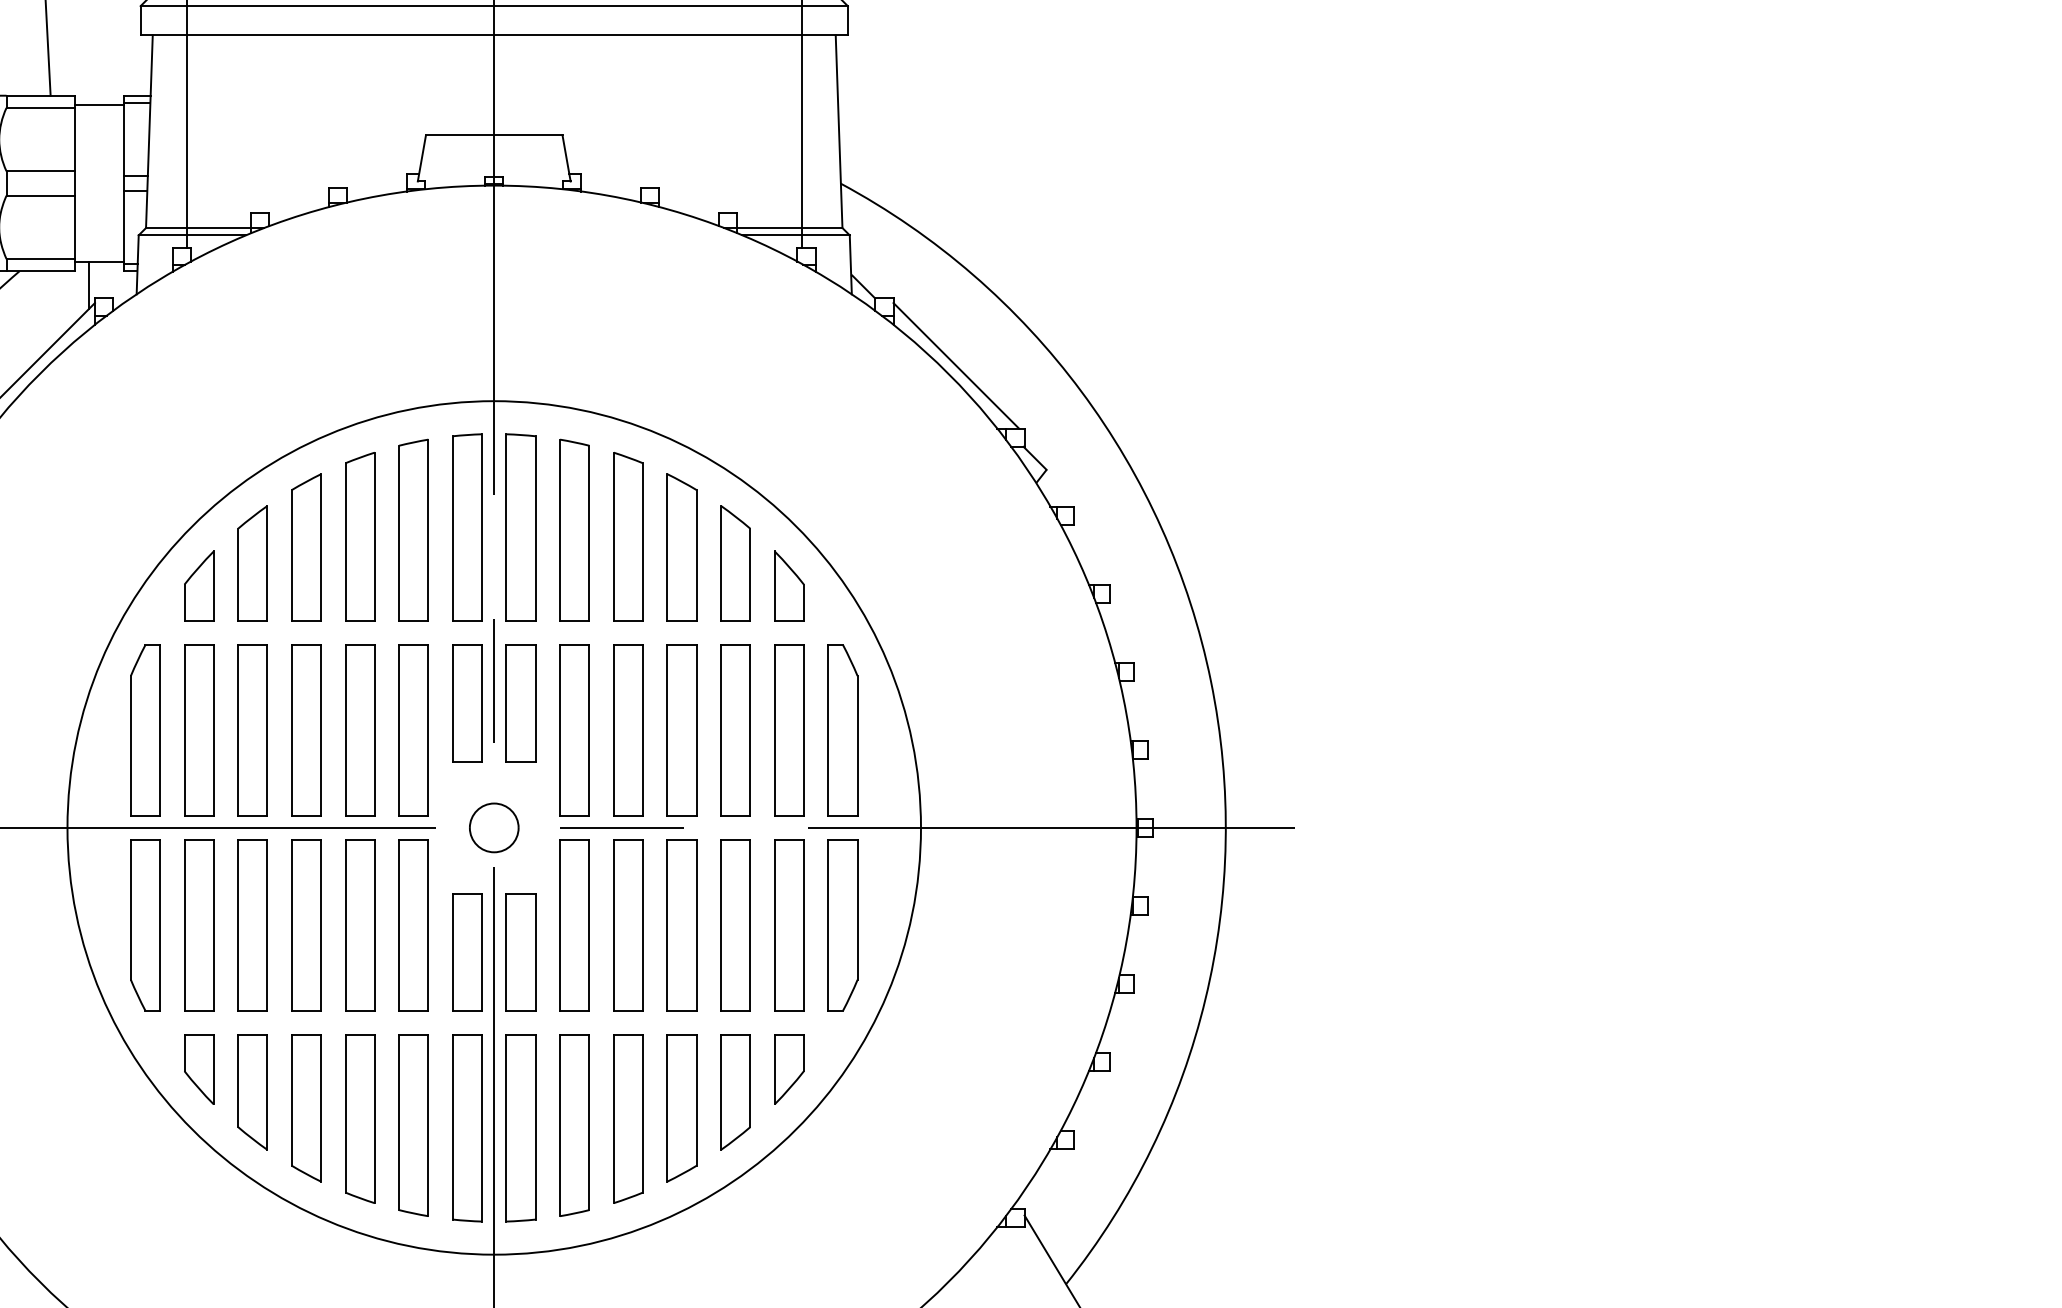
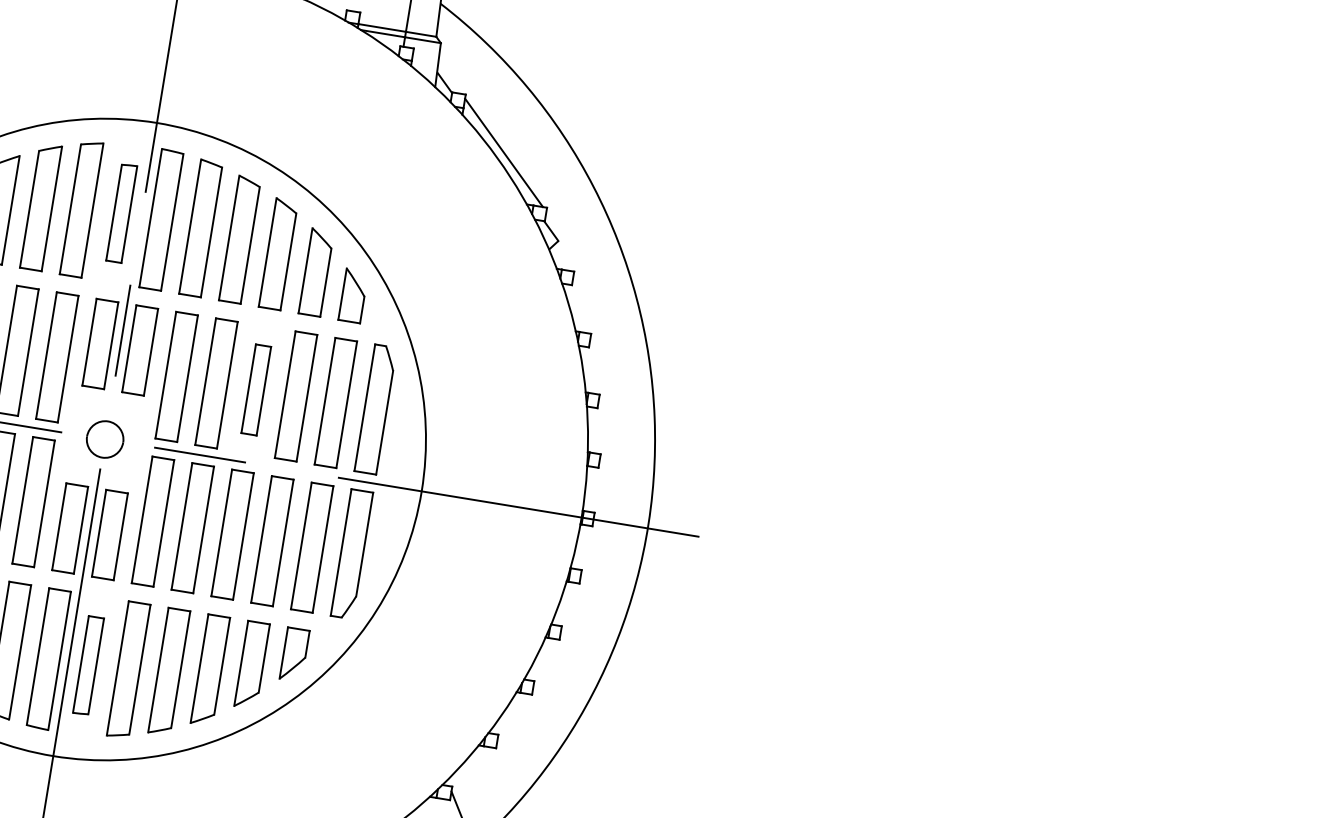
part: (467, 527) -> (121, 213), size x0.7
part: (681, 730) -> (255, 390), size x0.7
part: (520, 1128) -> (88, 665), size x0.7

